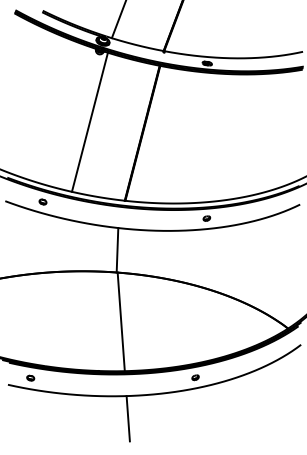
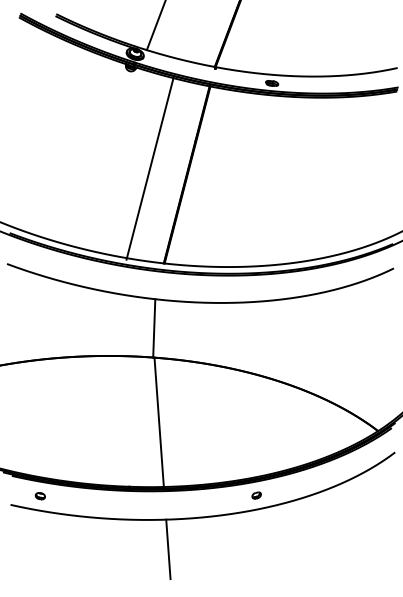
line: (89, 122) -> (149, 168), moved
part: (42, 201) -> (56, 264), removed
part: (206, 218) -> (271, 286), removed

